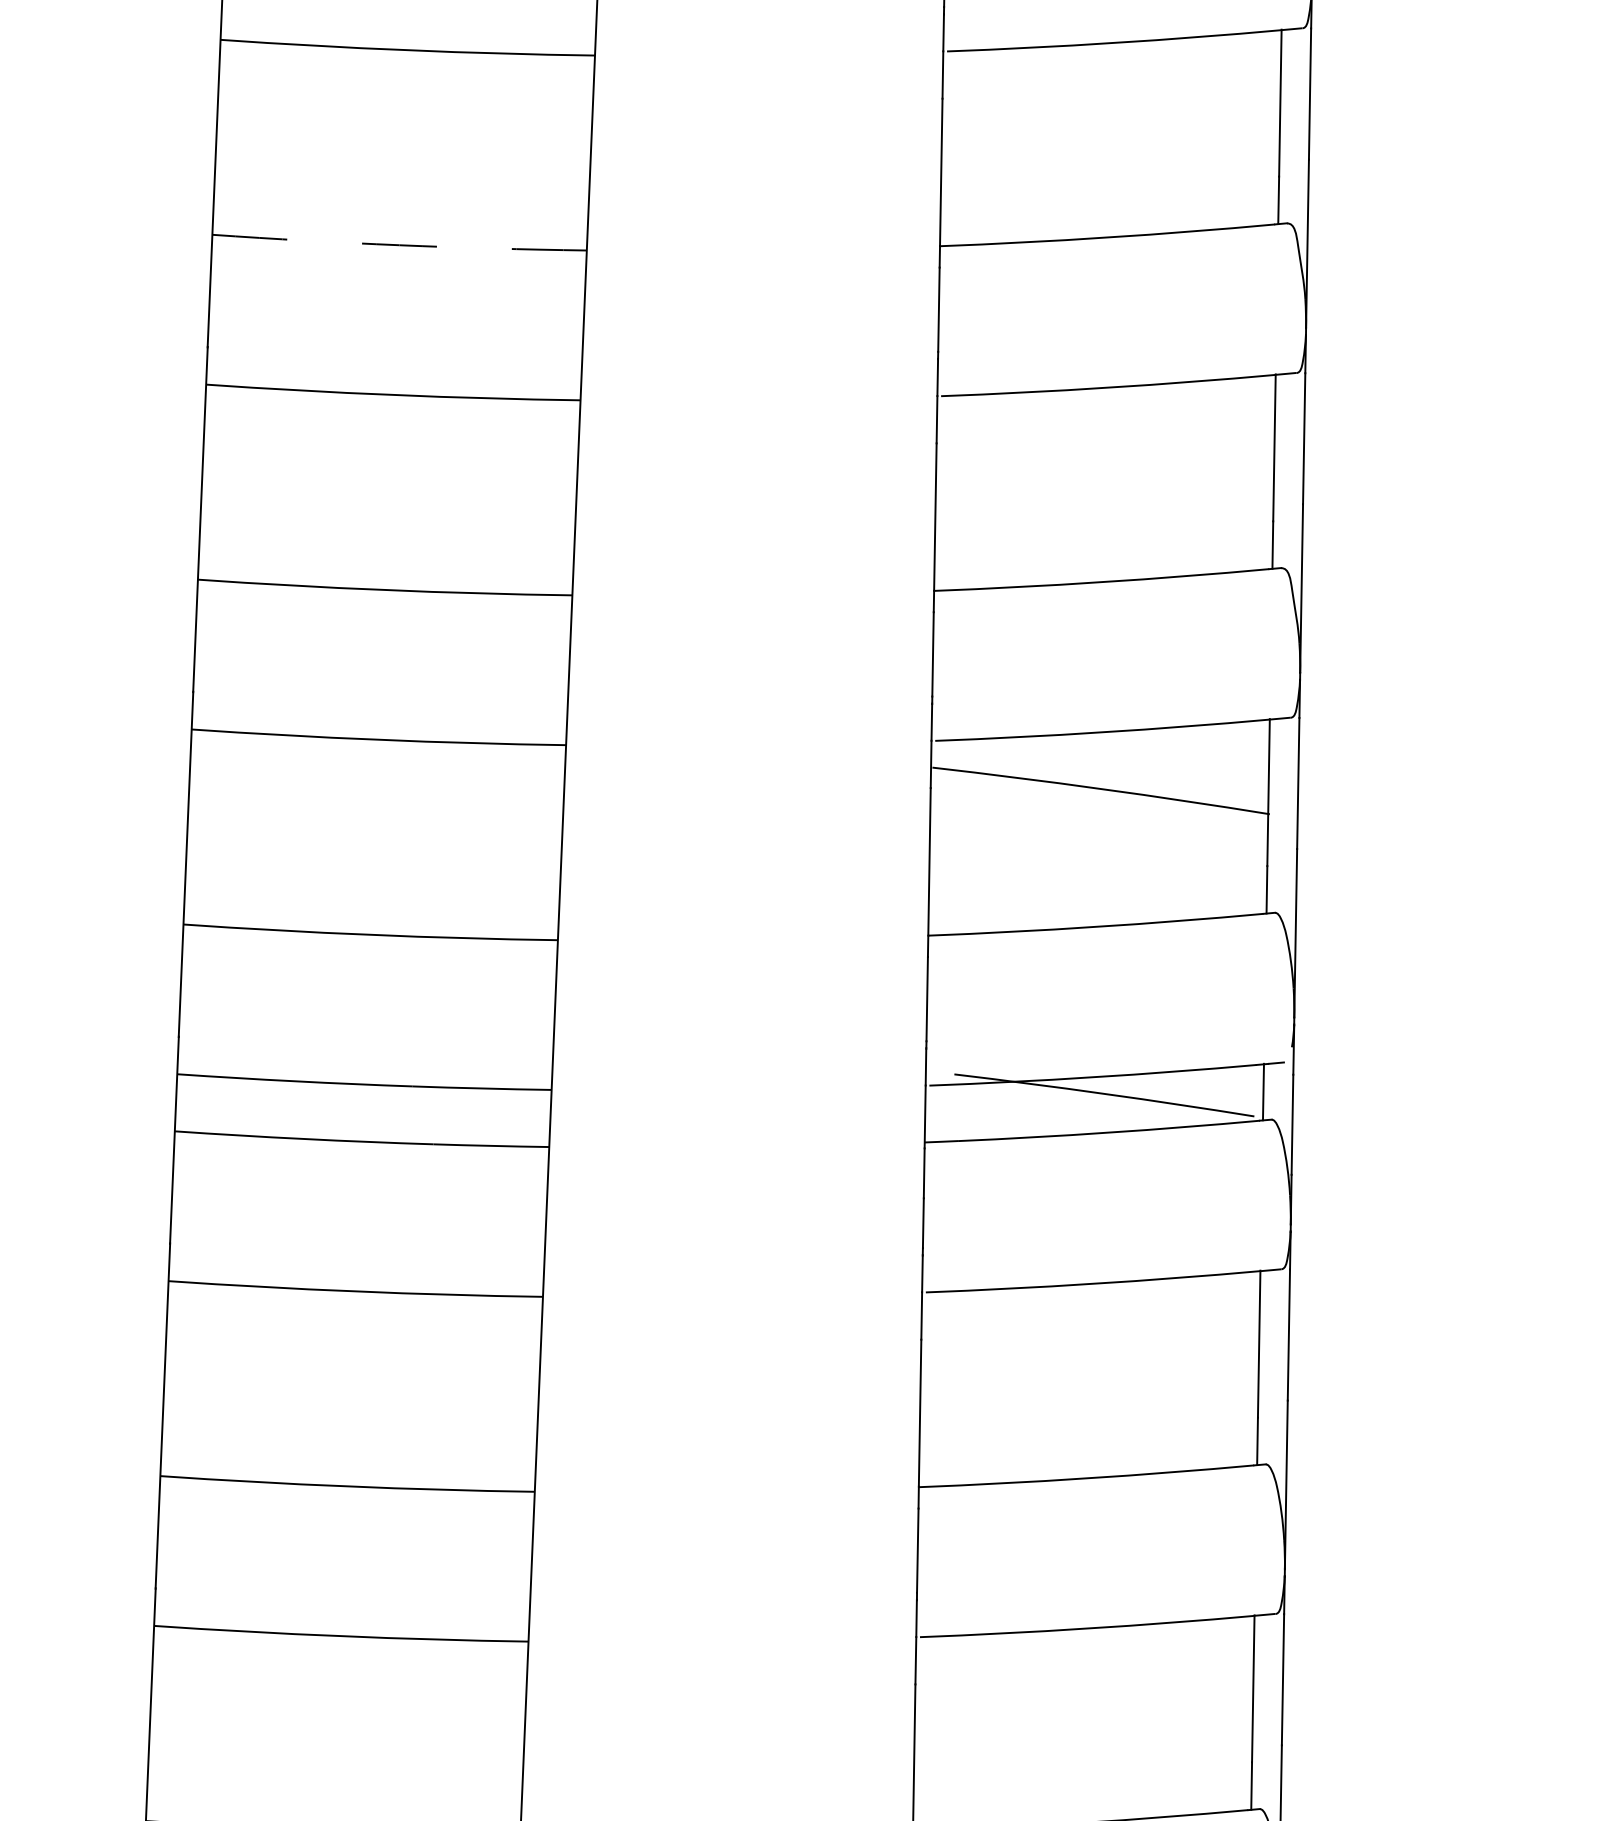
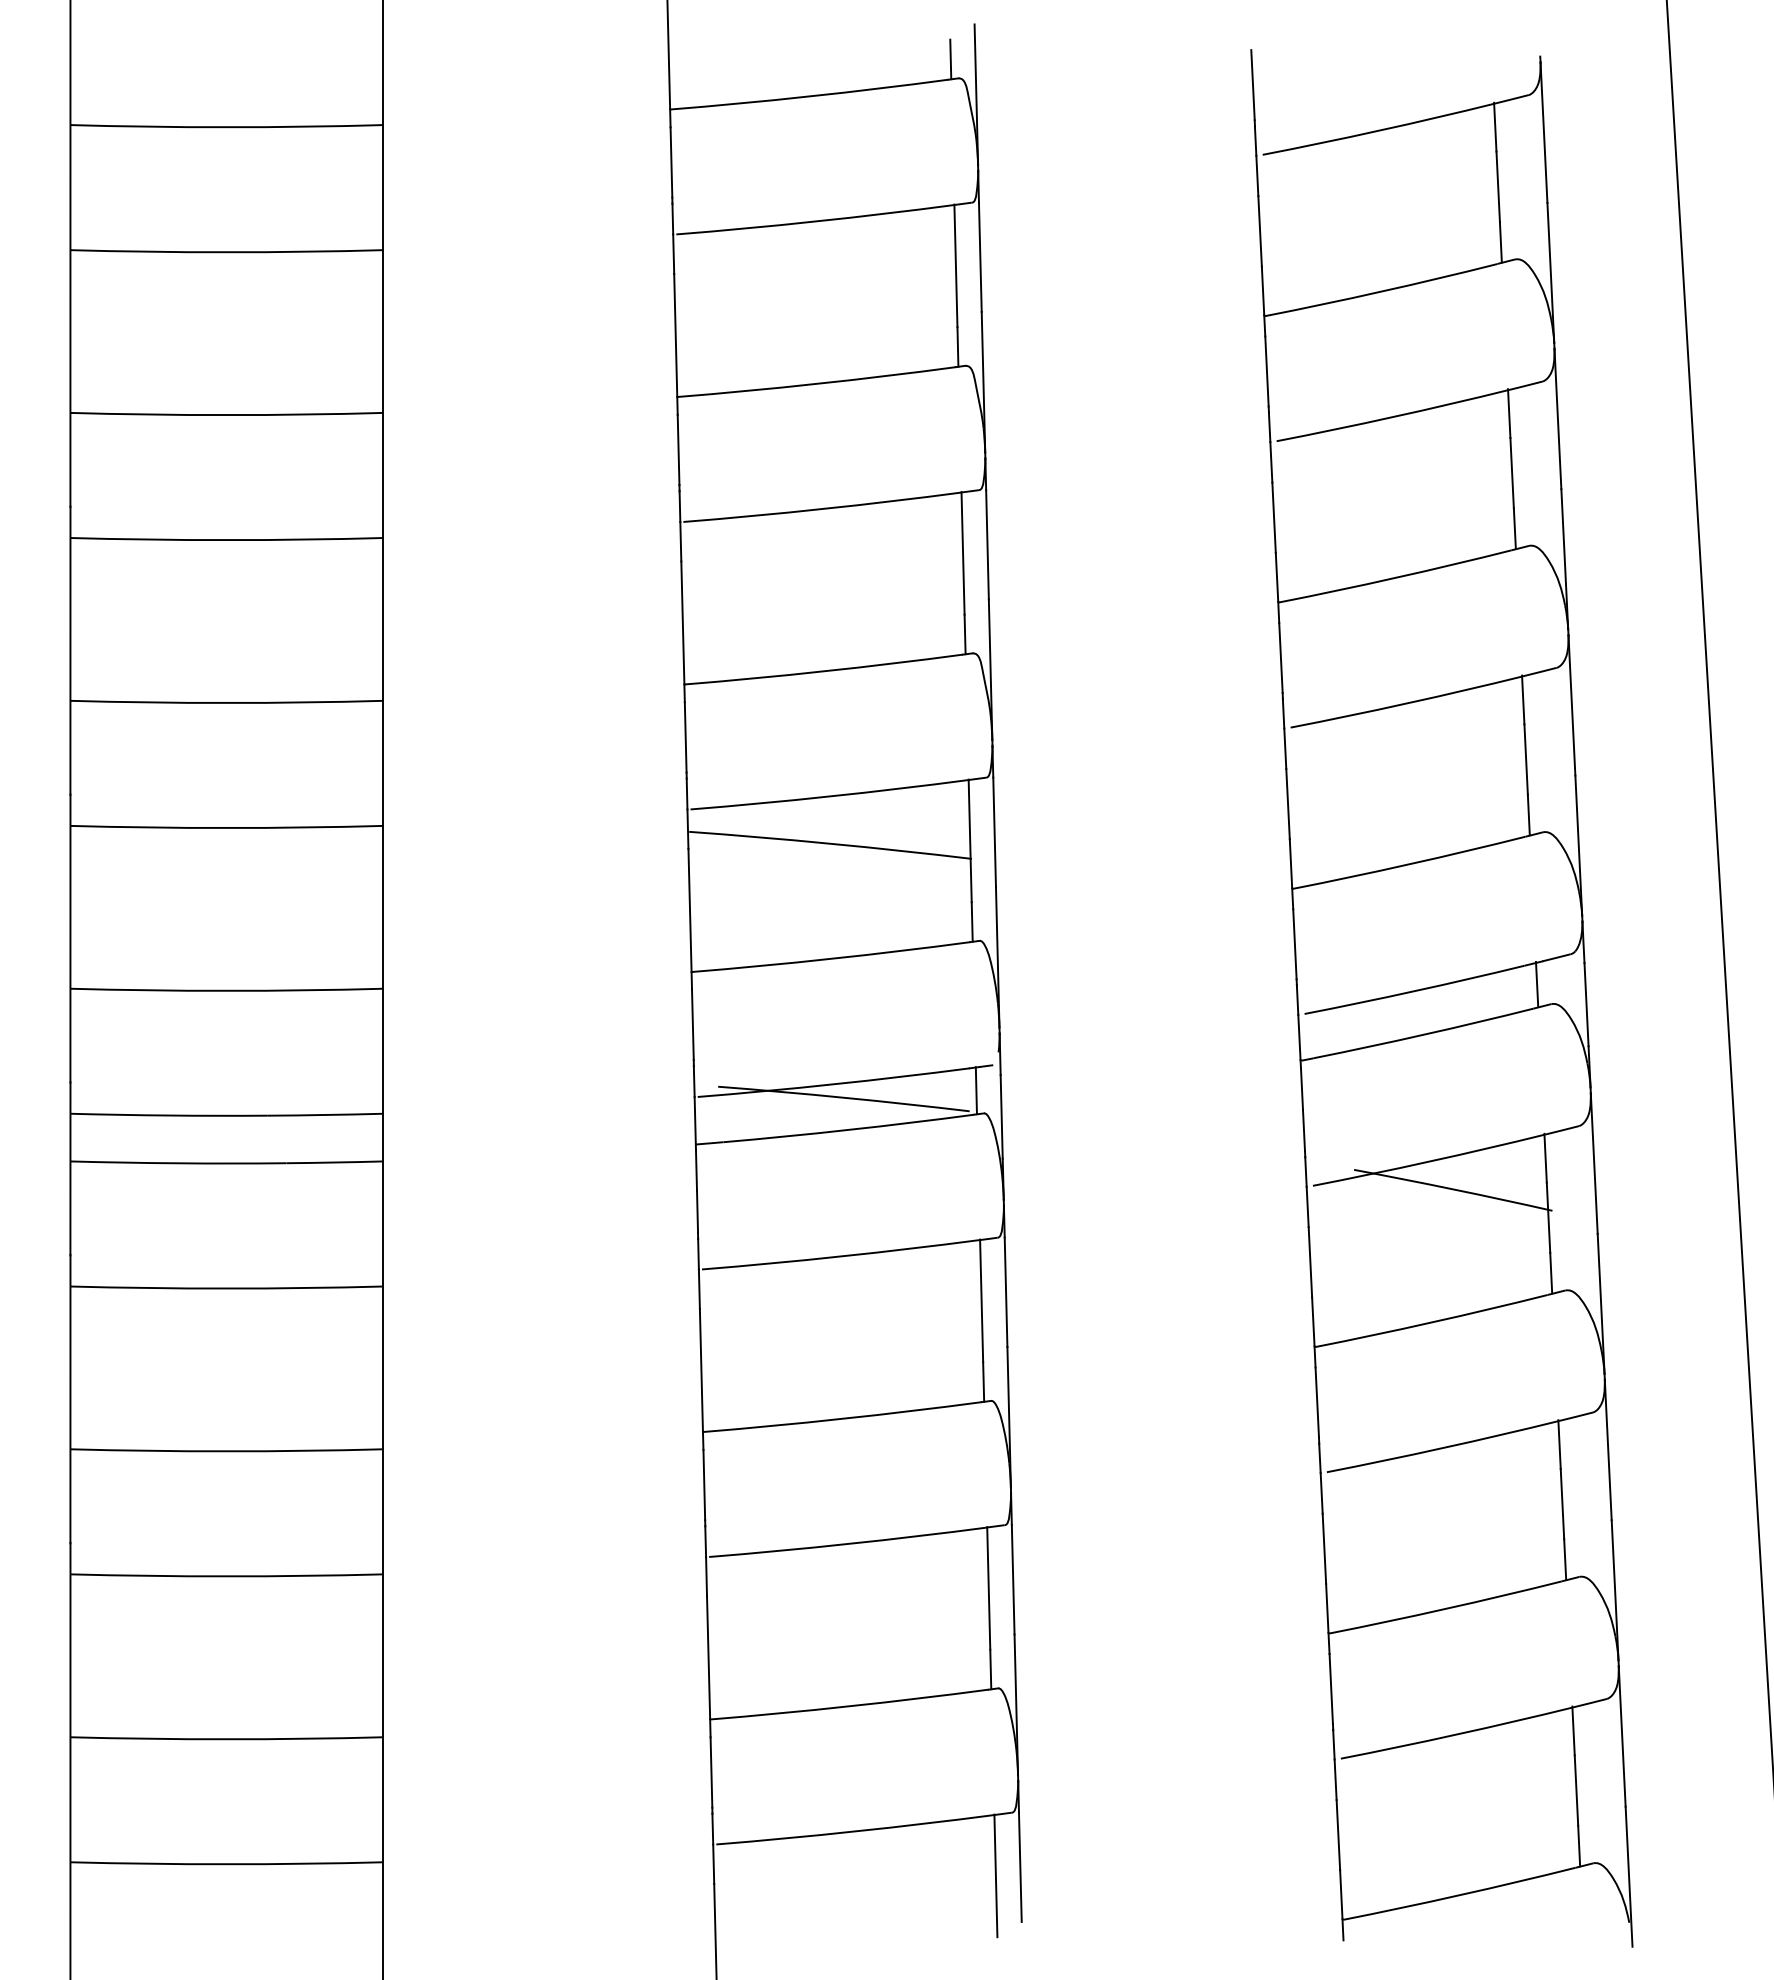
arc: (399, 245) -> (226, 415), dashed -> solid

